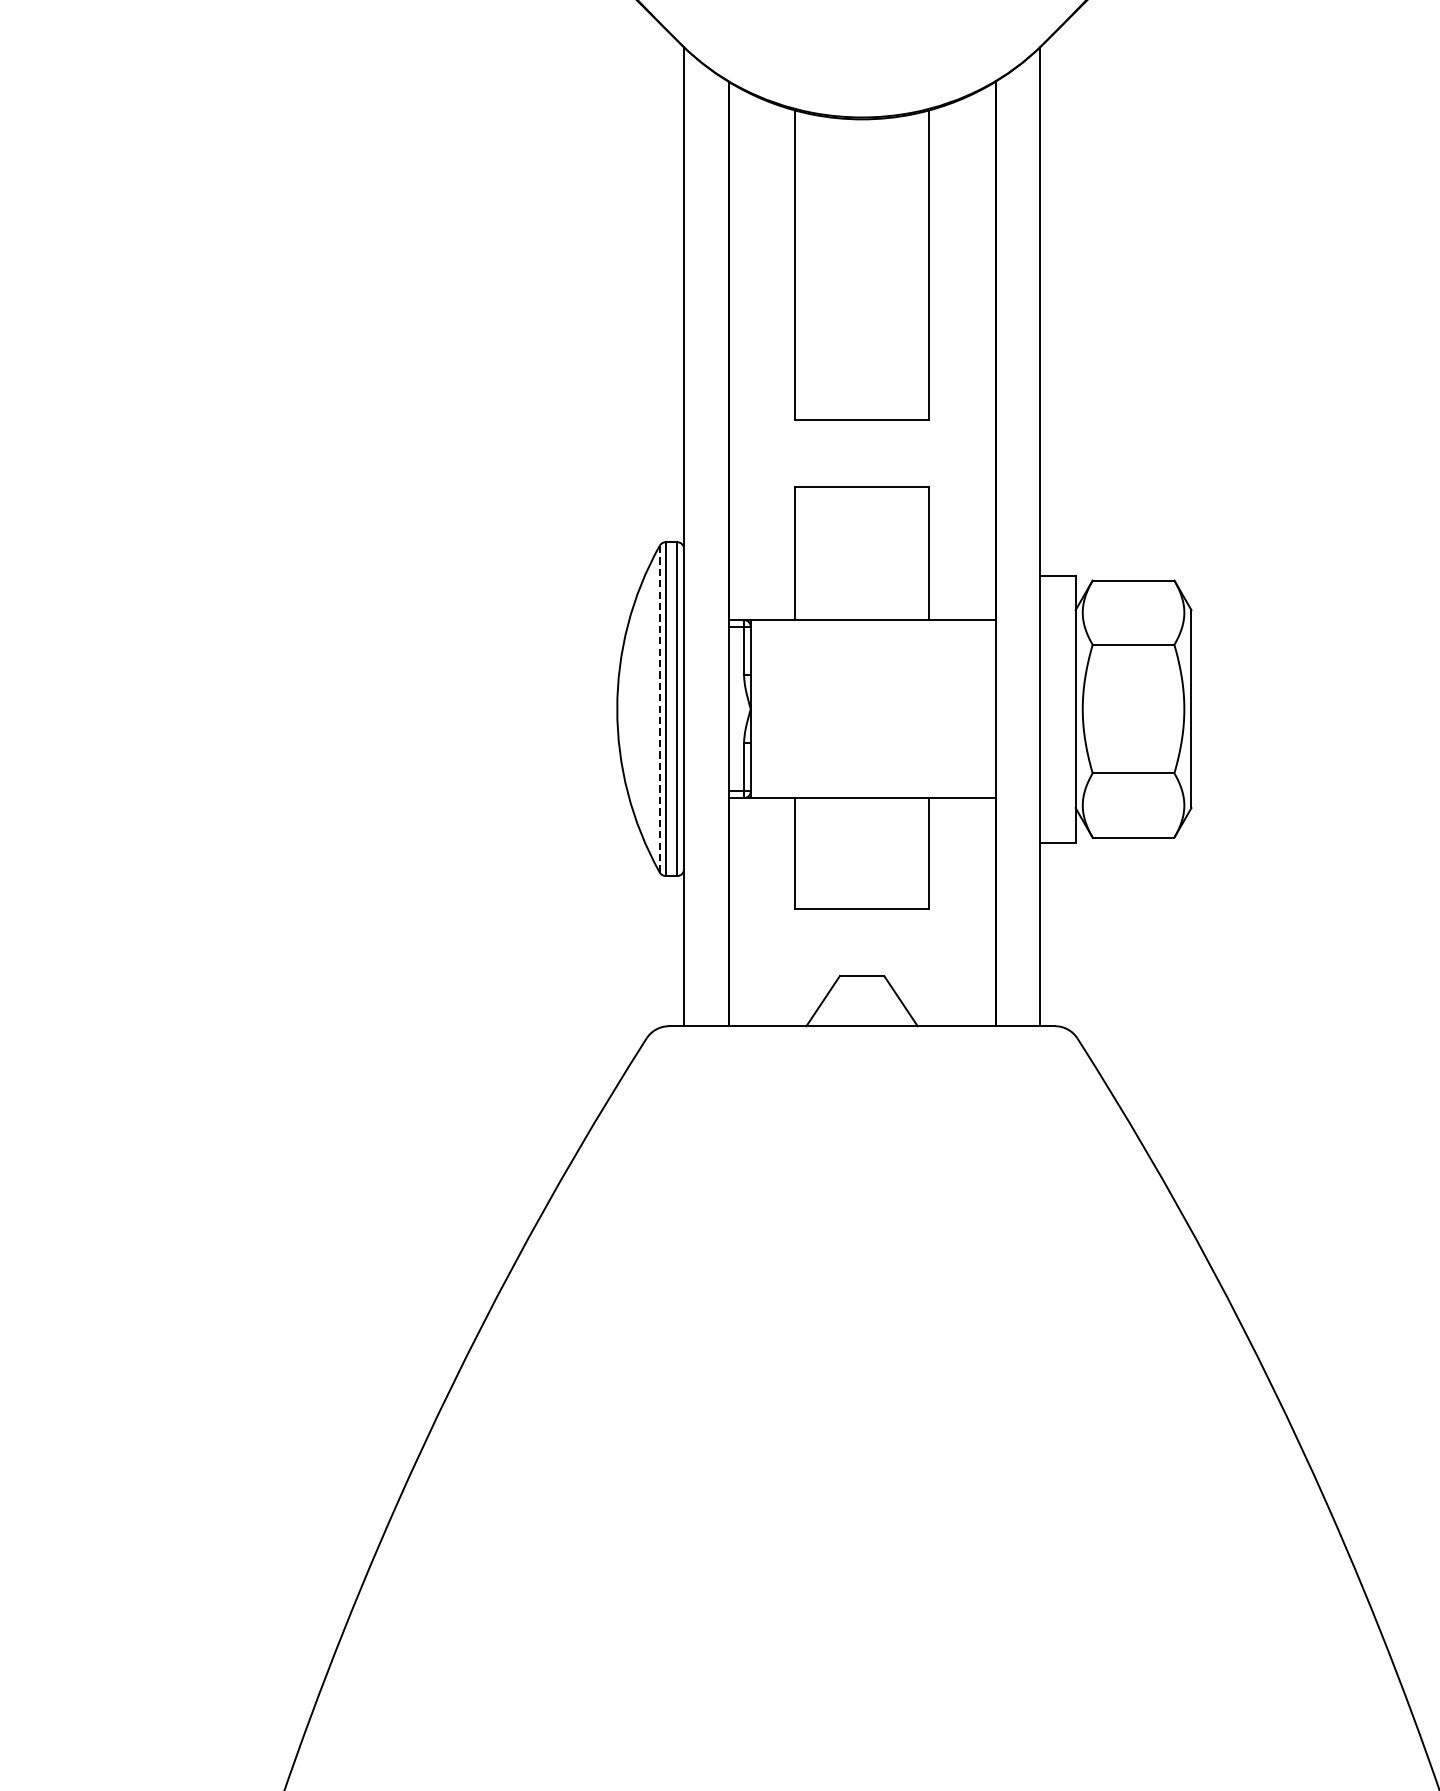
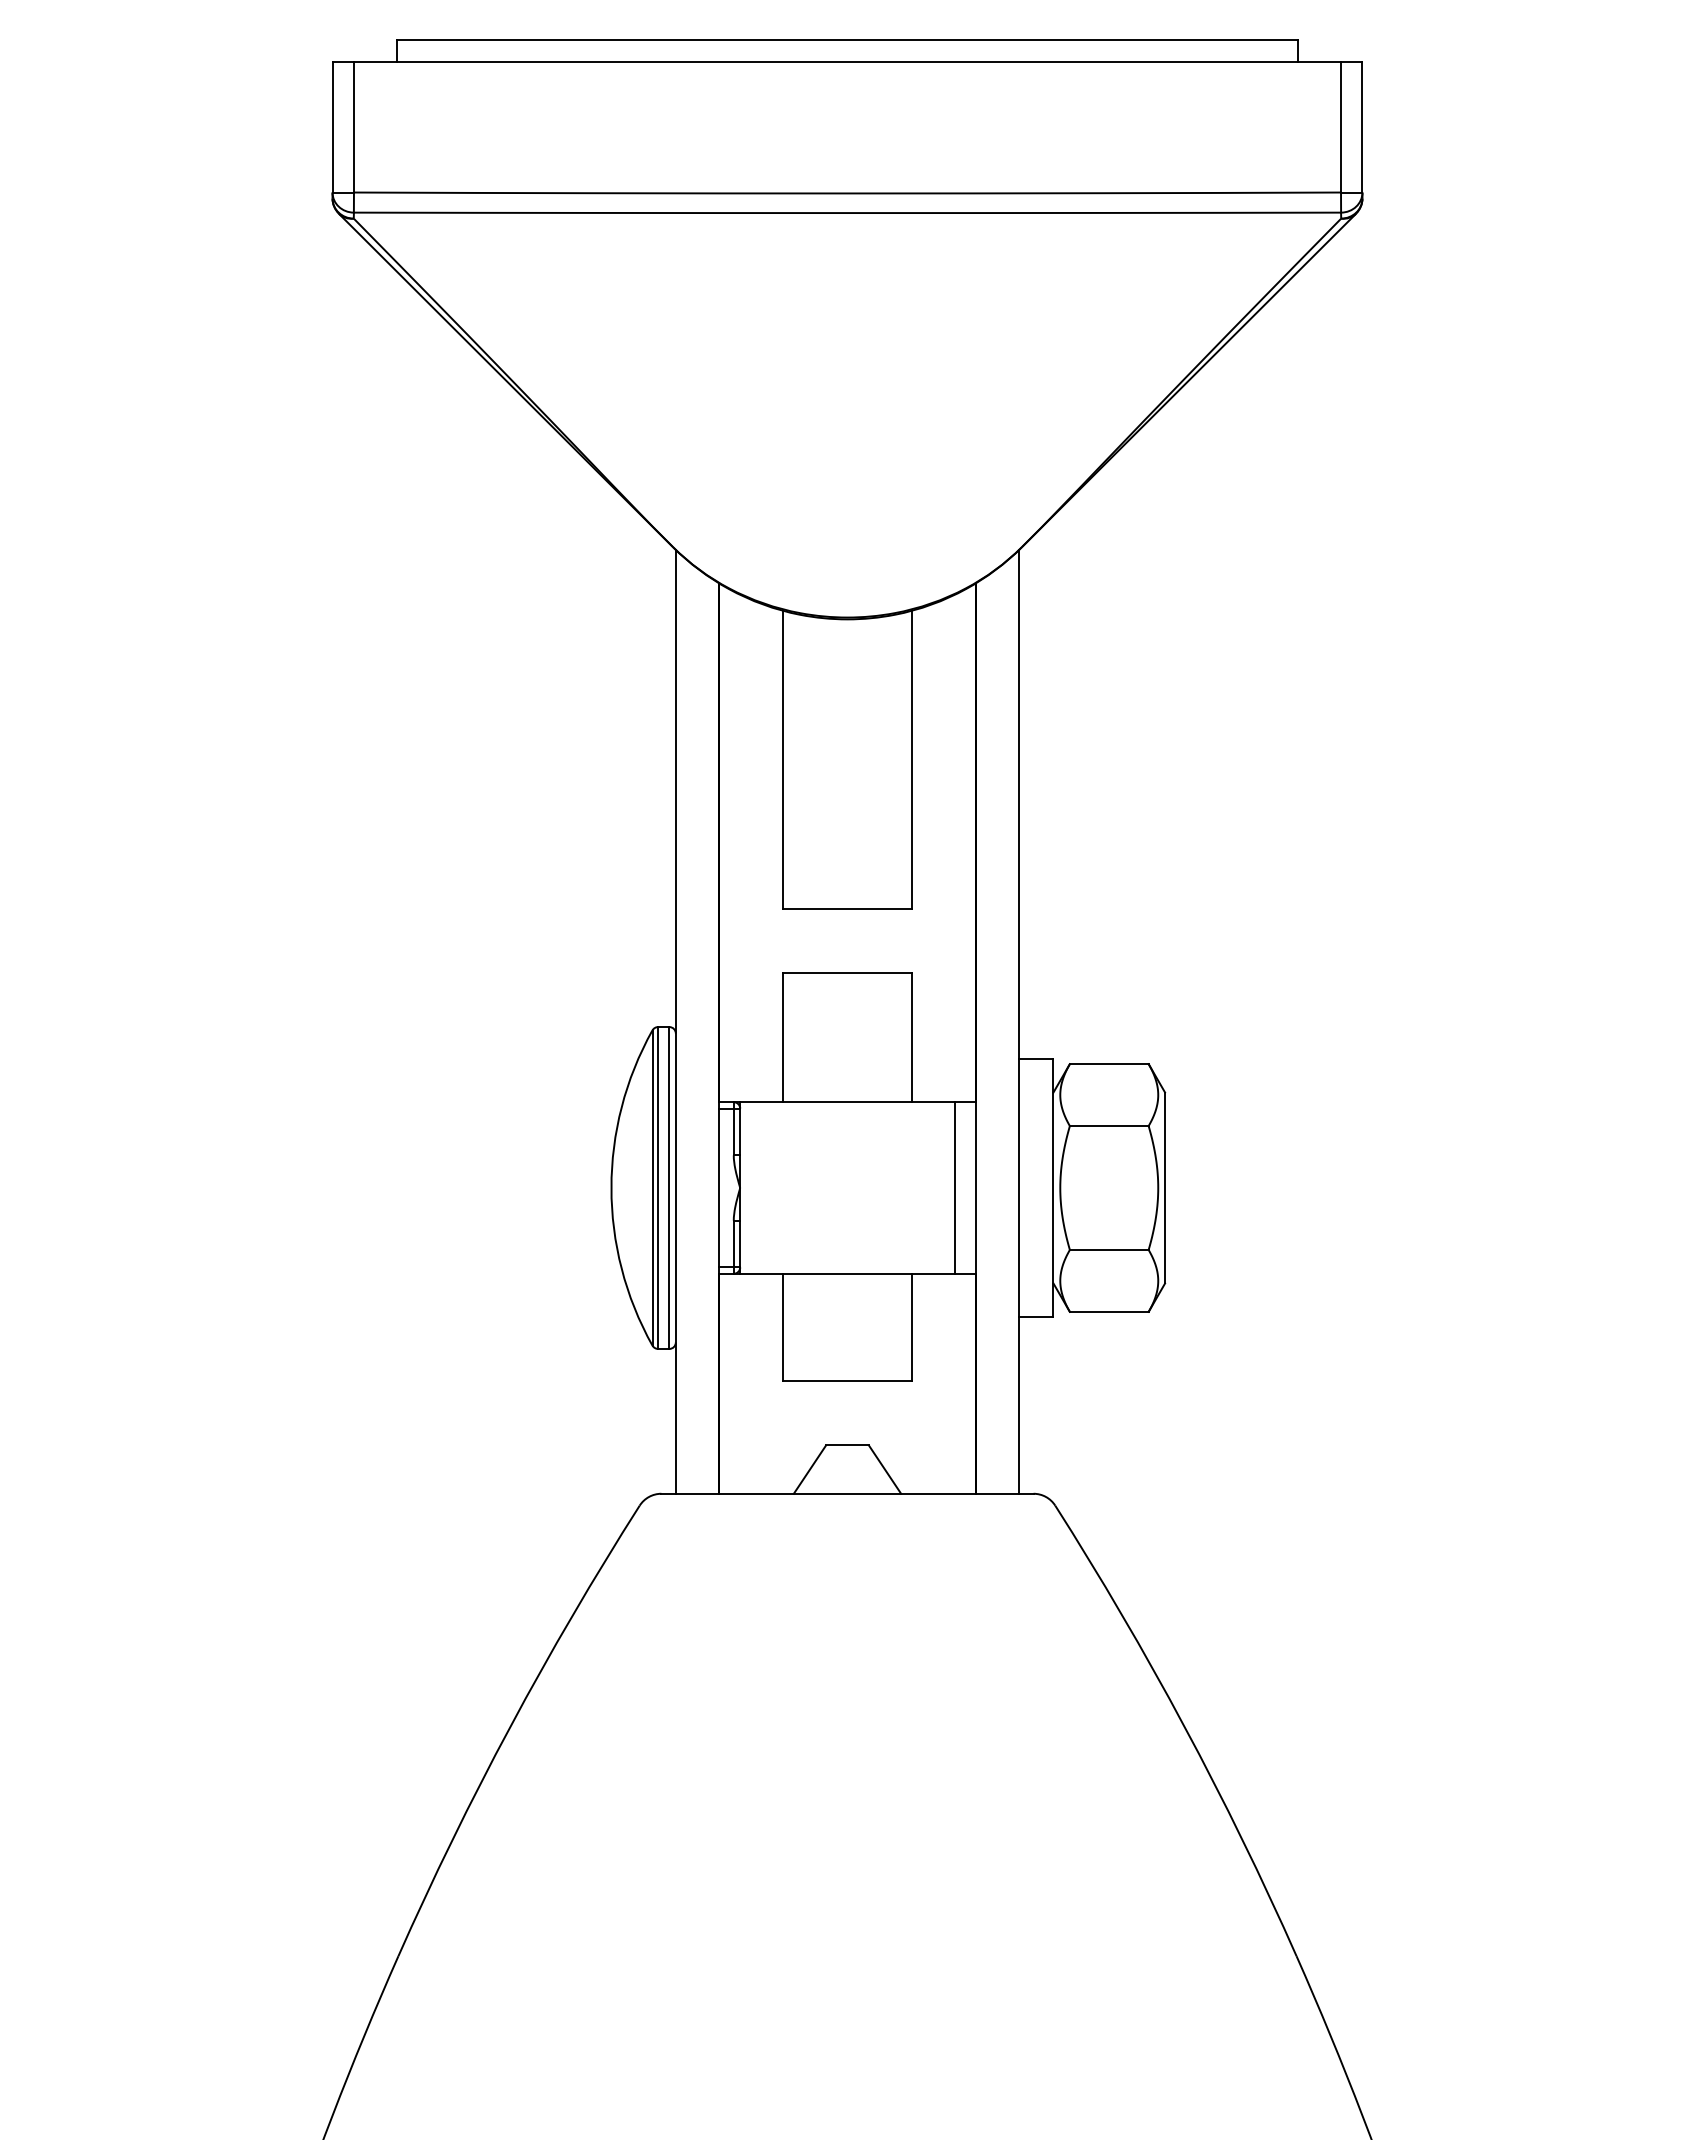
line: (973, 708) -> (954, 1187), added
line: (659, 709) -> (652, 1188), dashed -> solid

